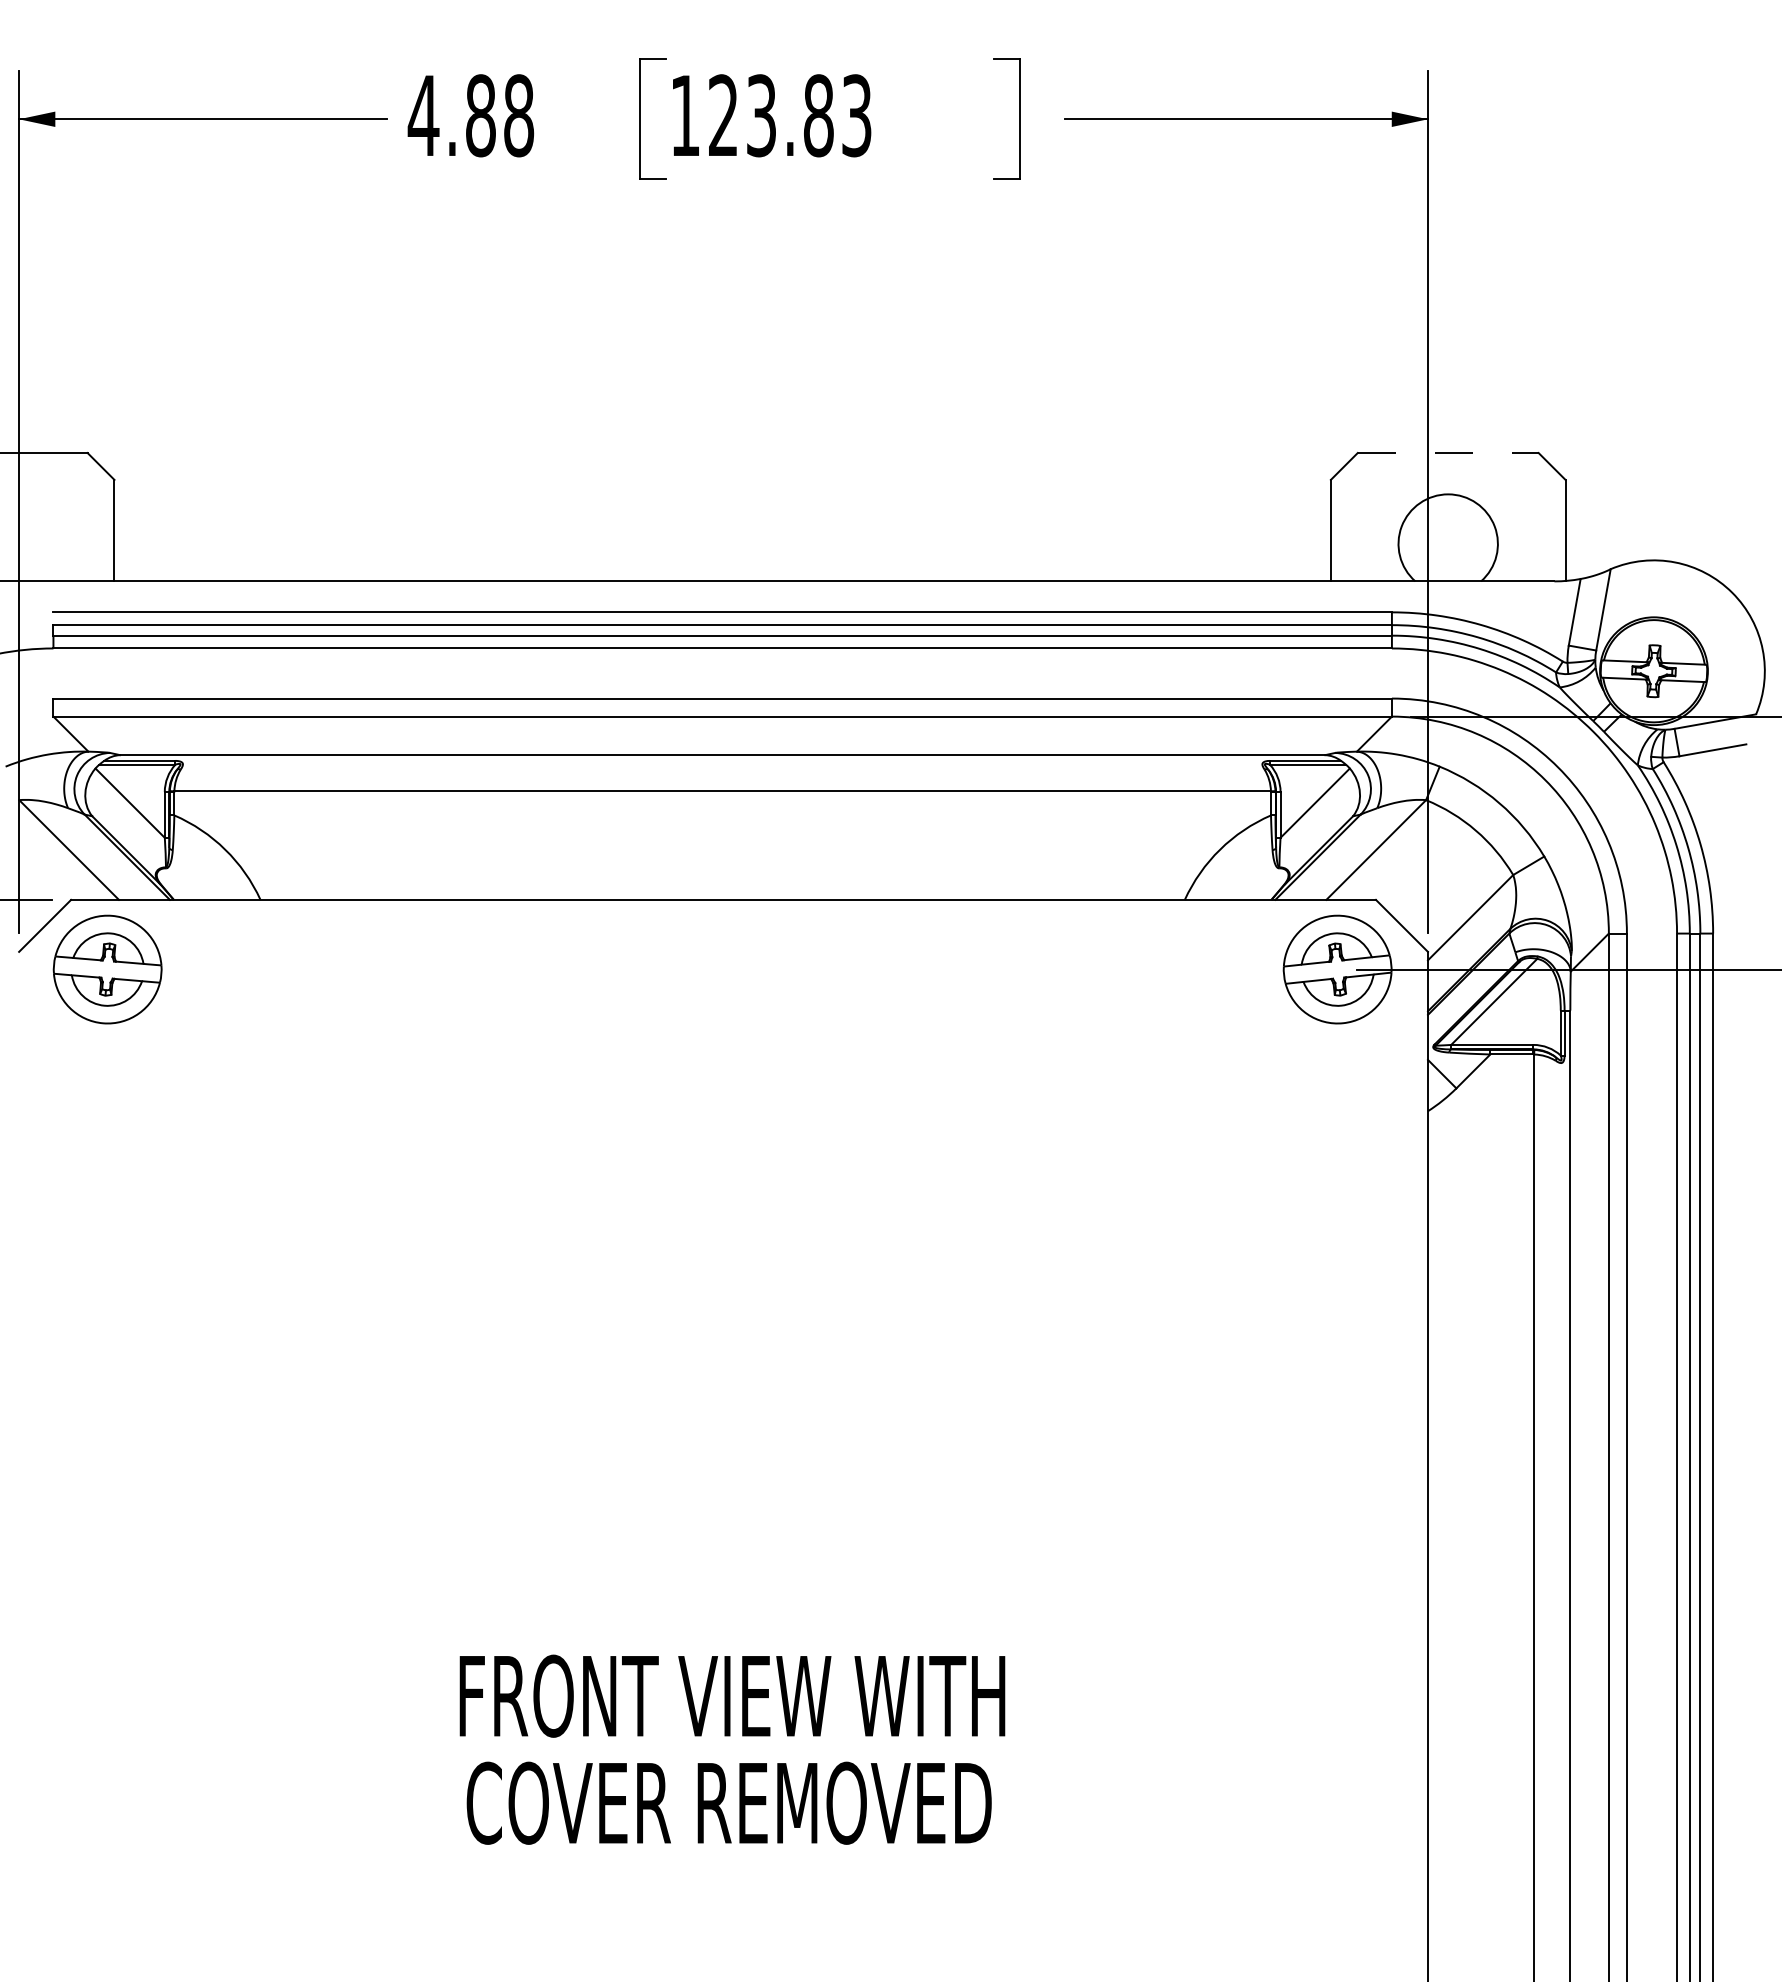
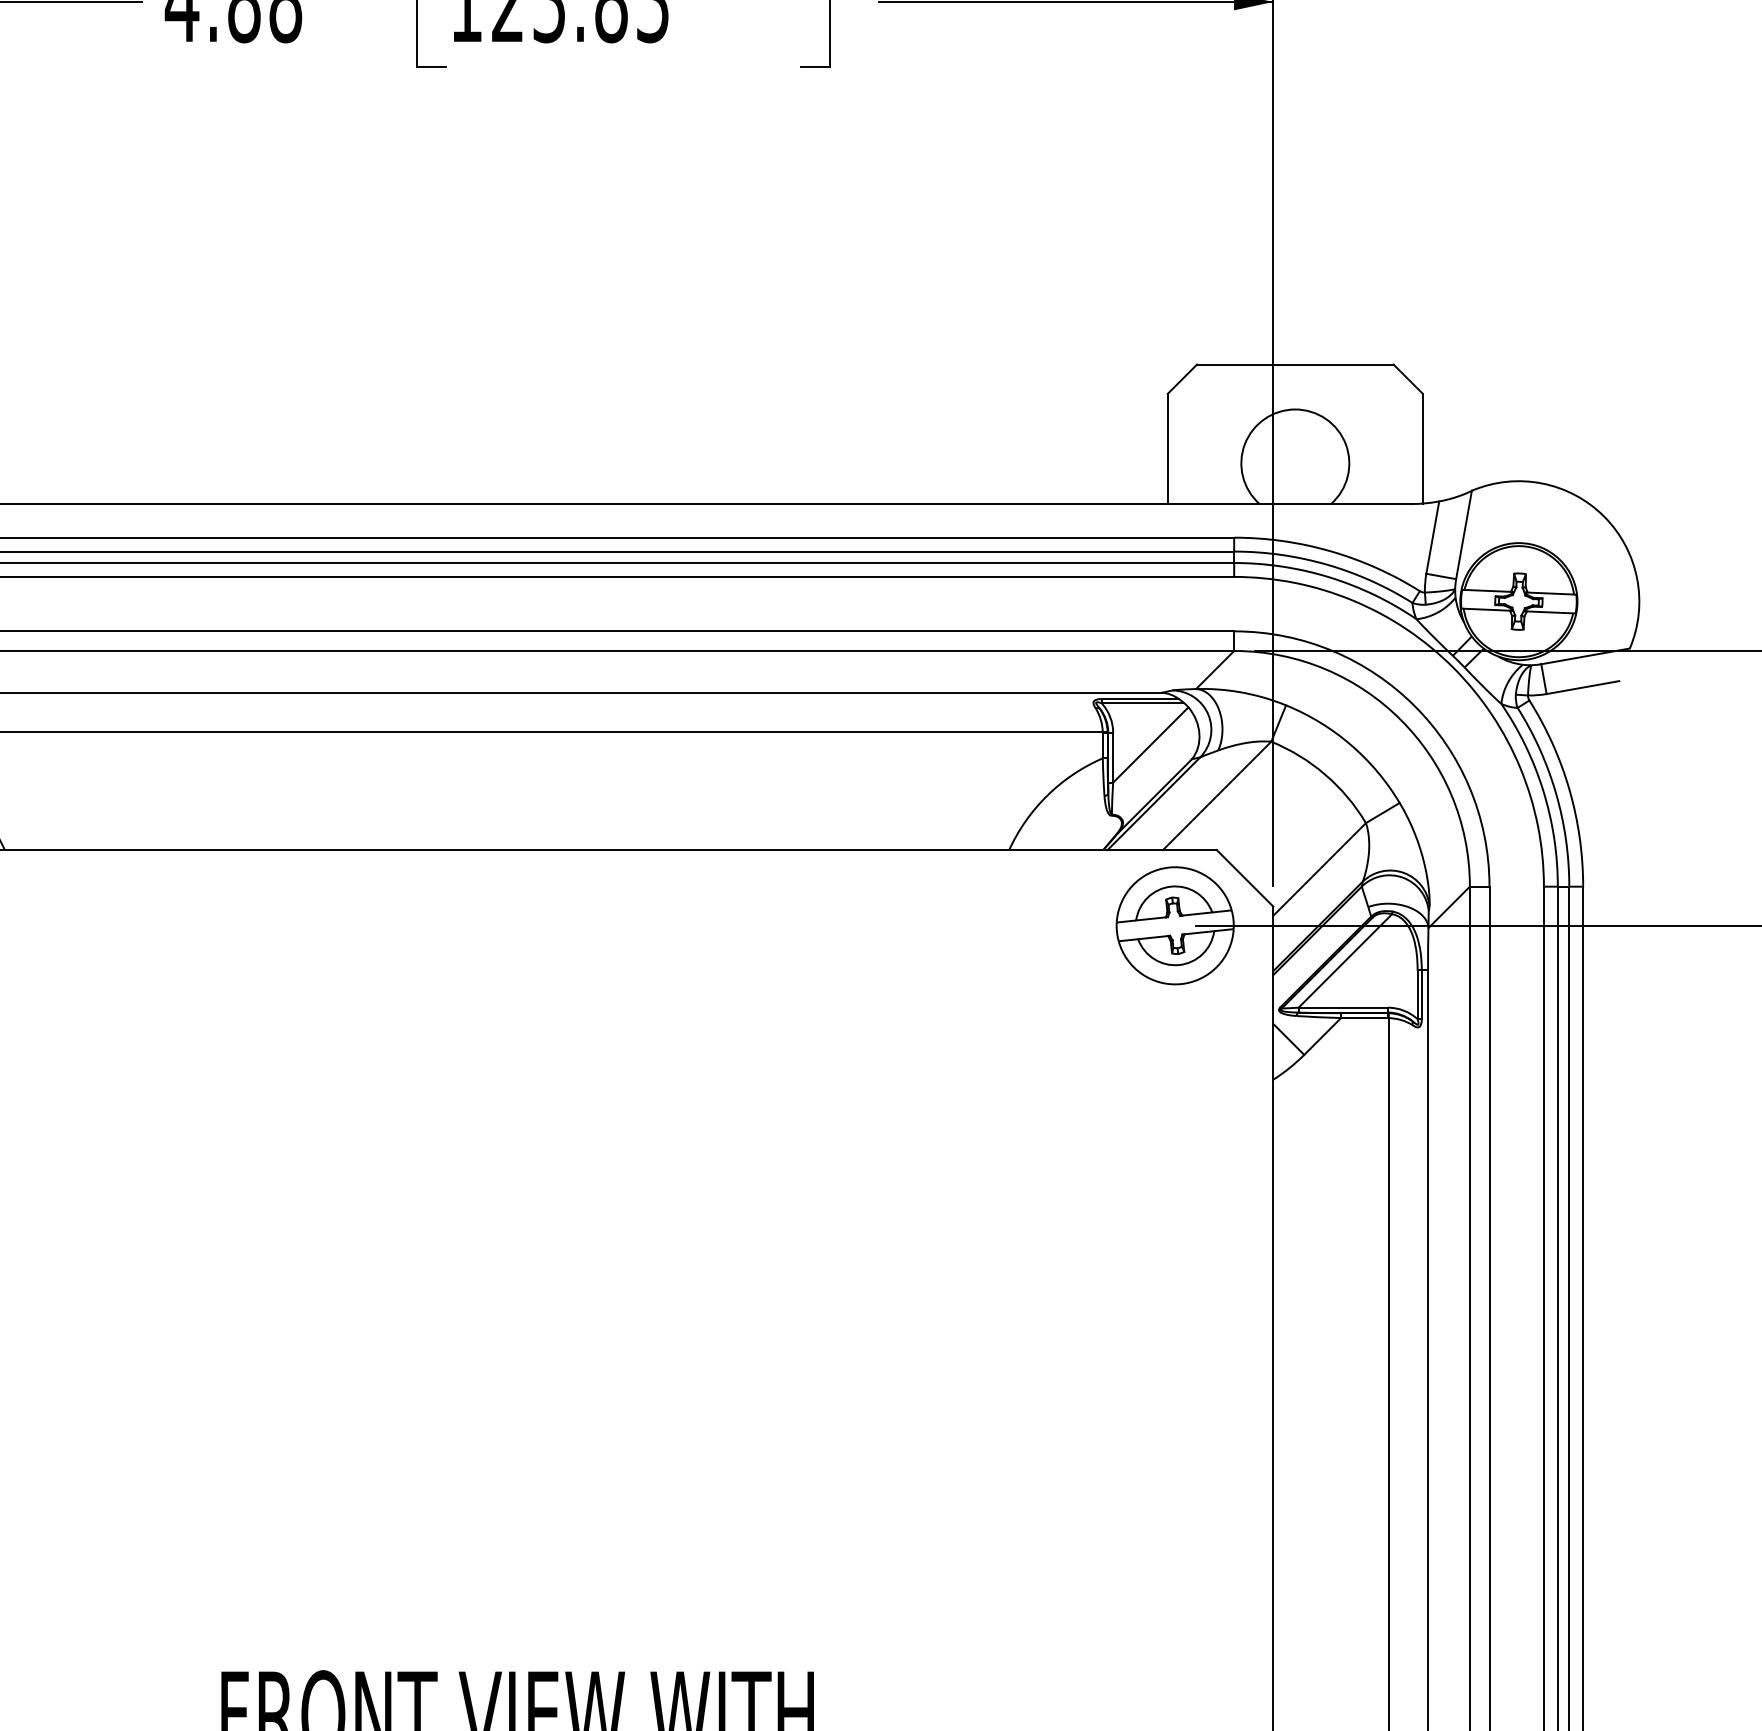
line: (1448, 453) -> (1295, 365), dashed -> solid

